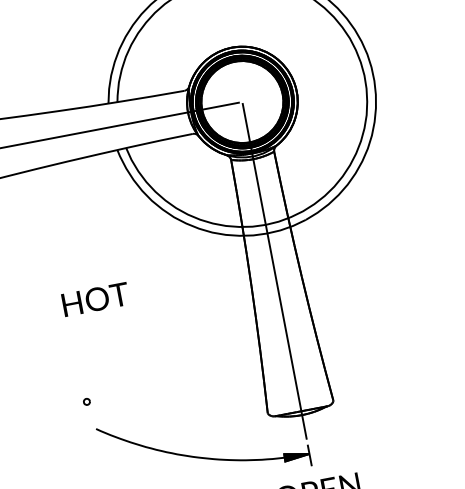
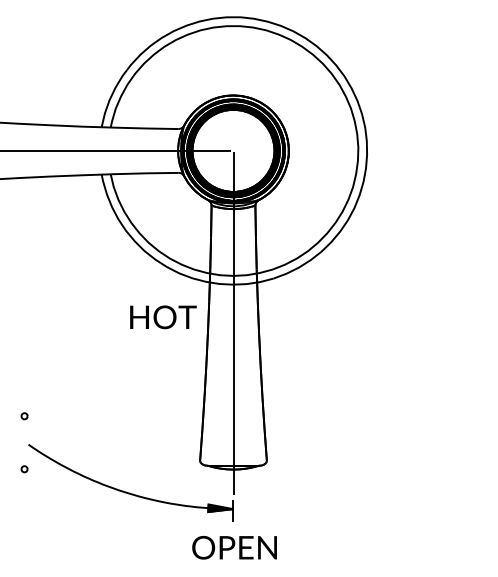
text: (95, 299) -> (163, 317), moved
part: (96, 454) -> (24, 469), added

